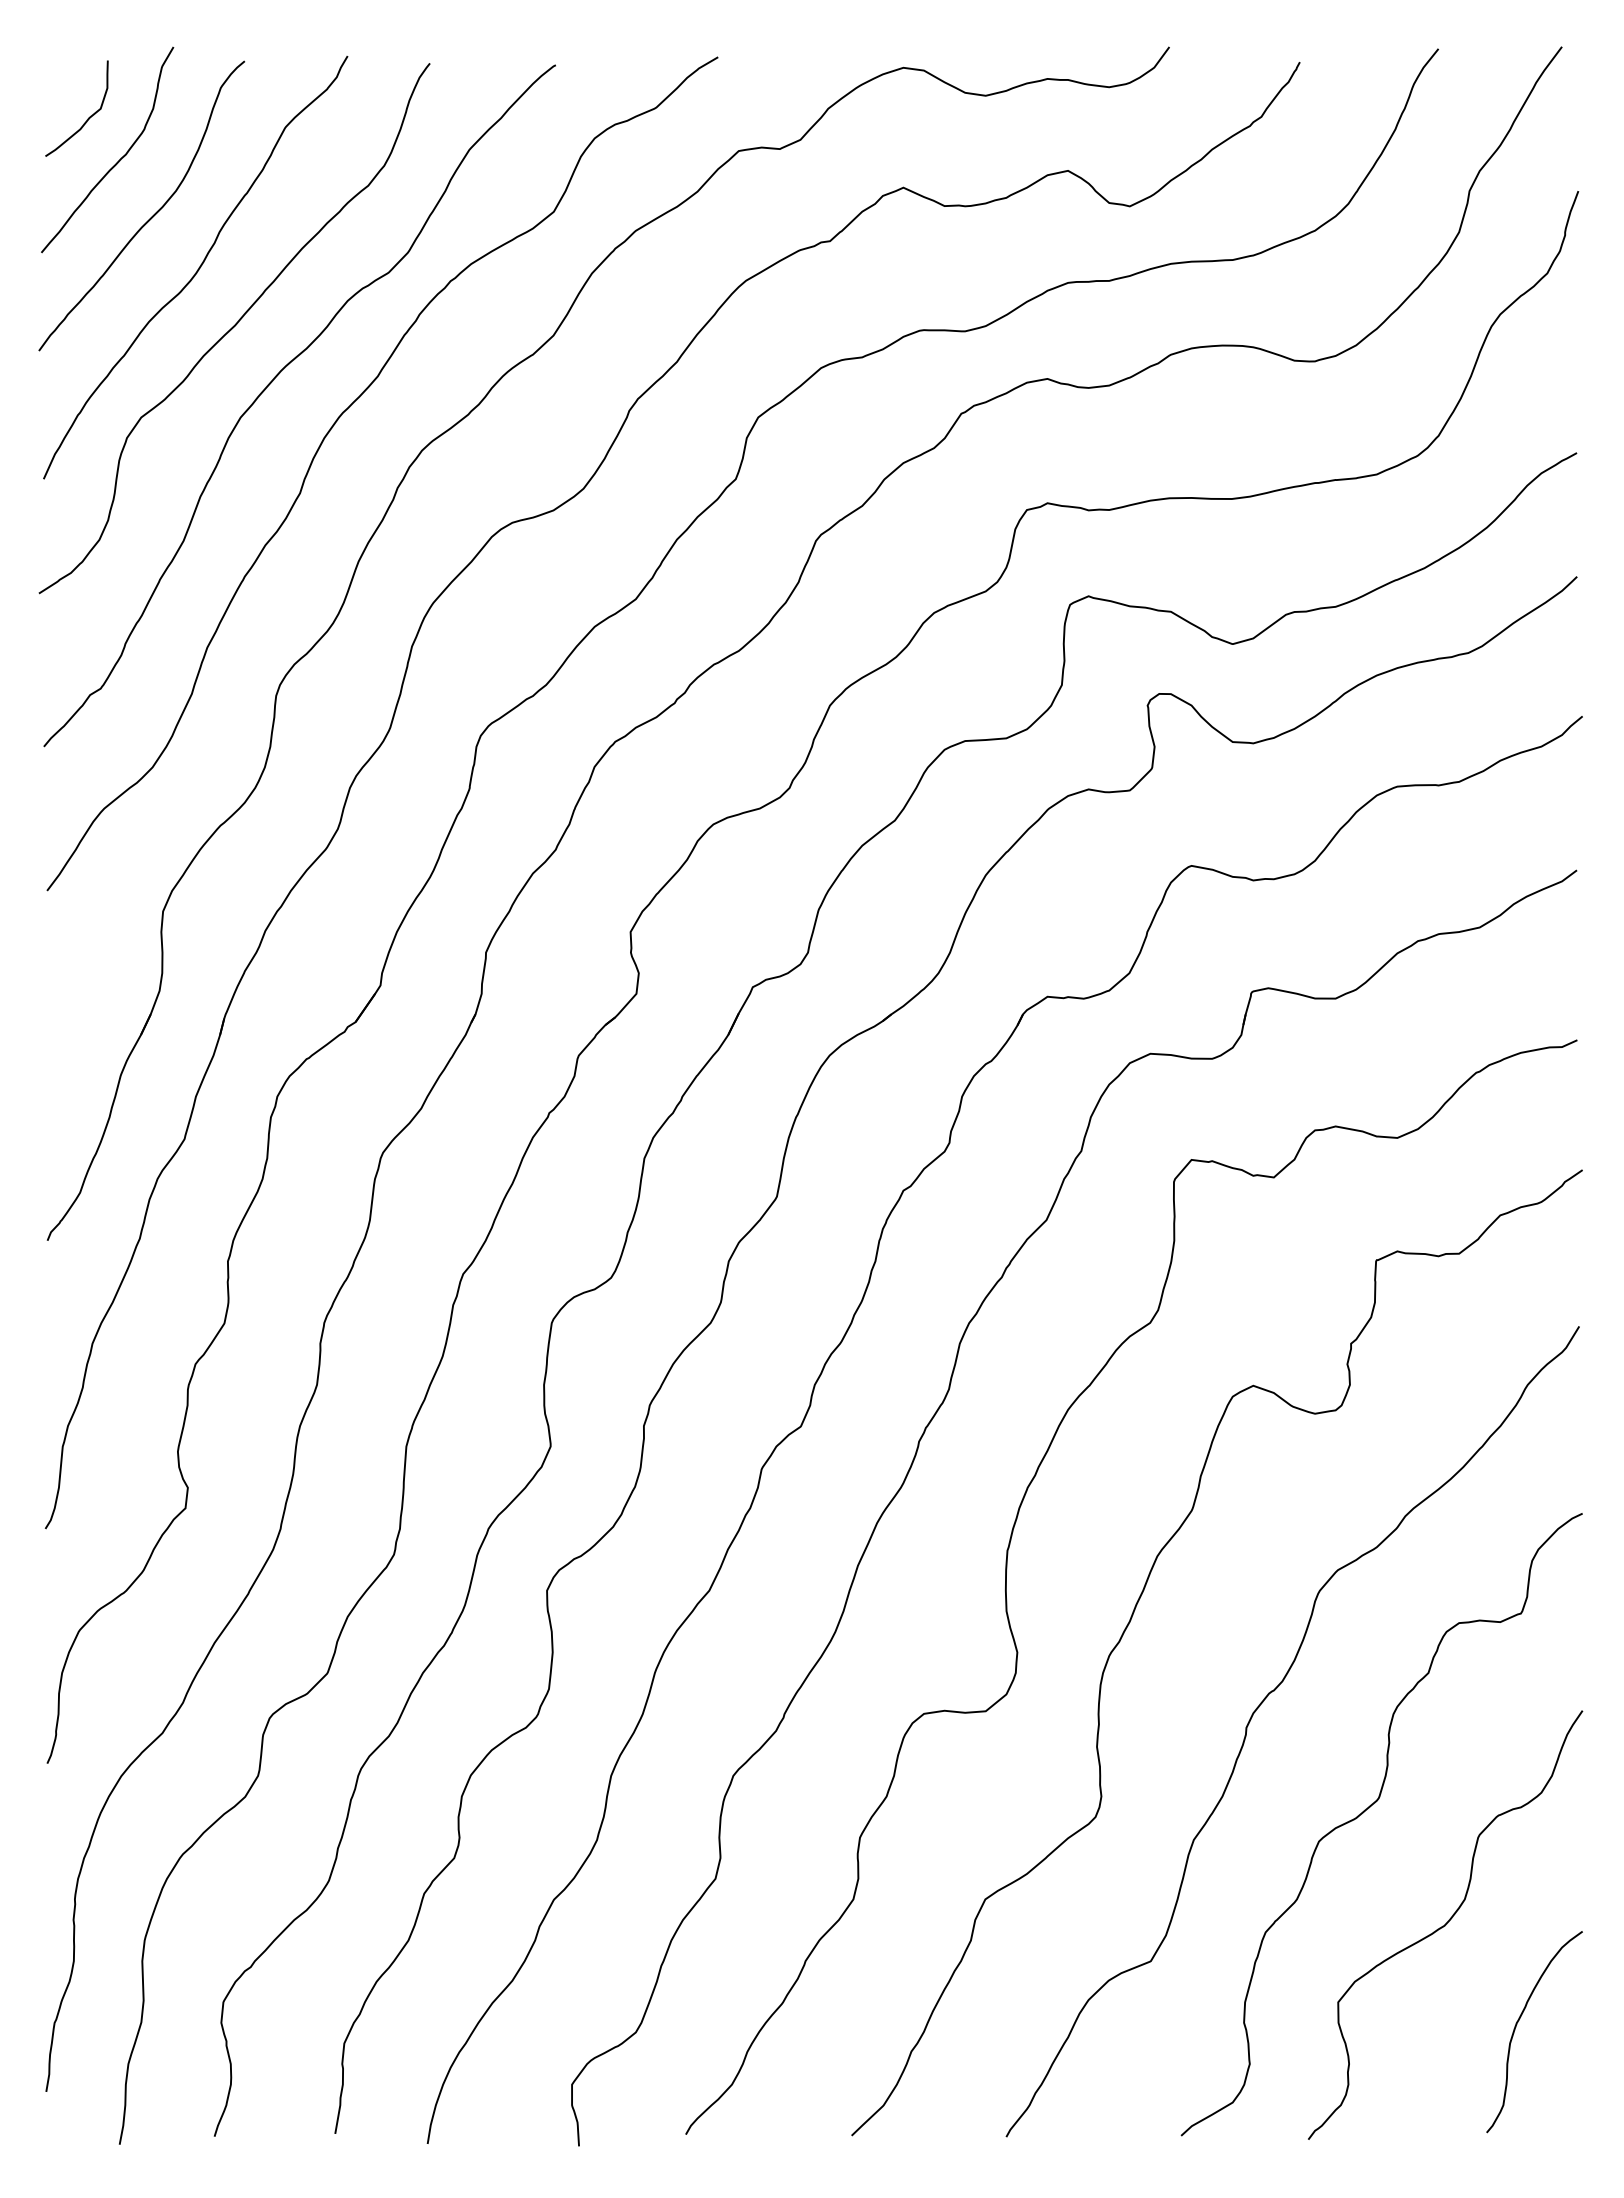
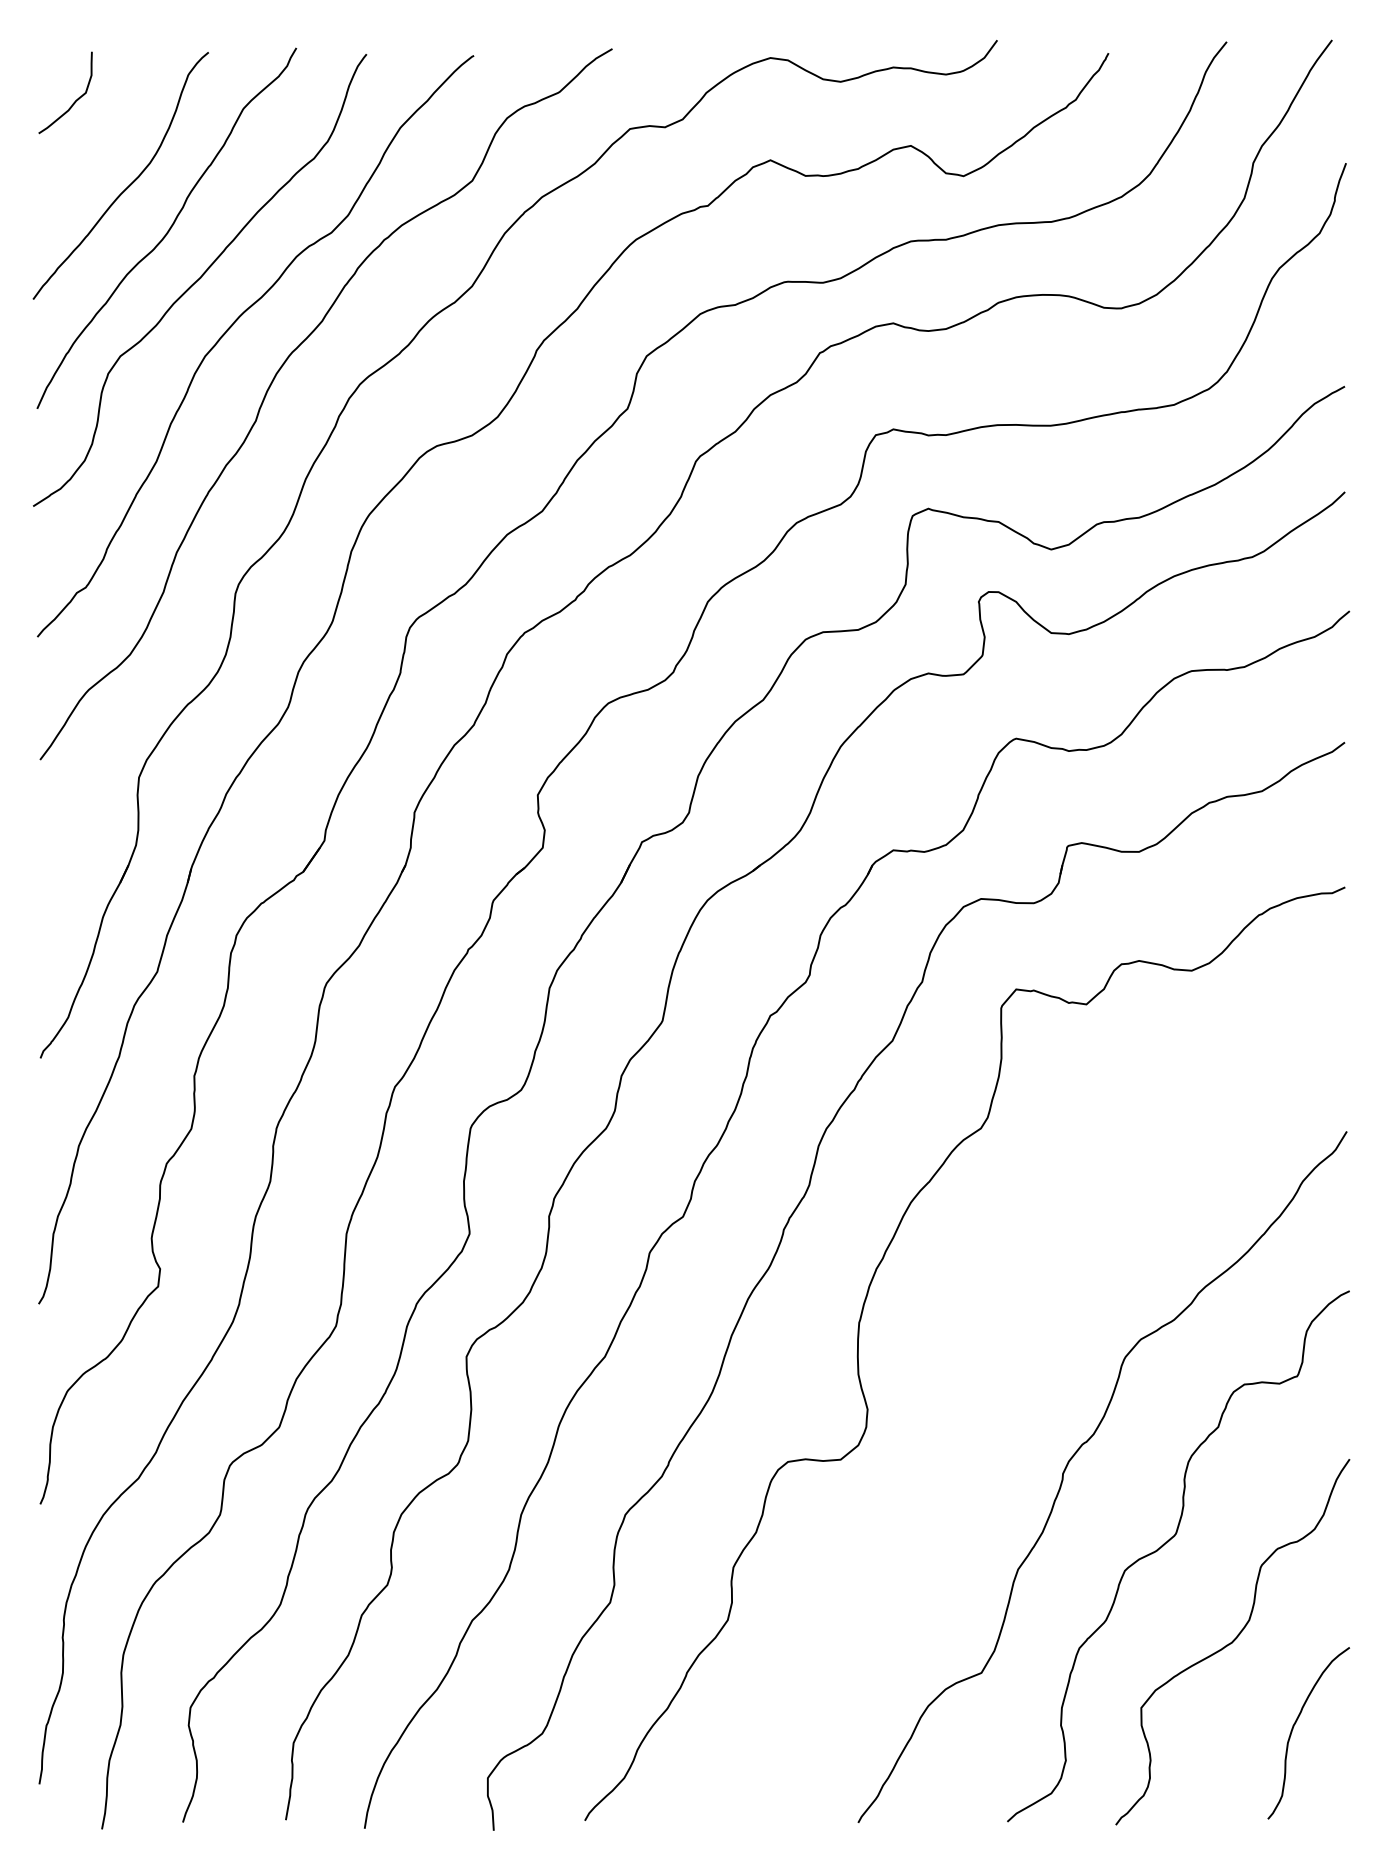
curve: (118, 160) -> (101, 137), removed
curve: (1131, 1620) -> (965, 1382), removed

